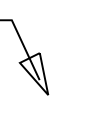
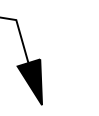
fill: (33, 74) -> (29, 80), added

